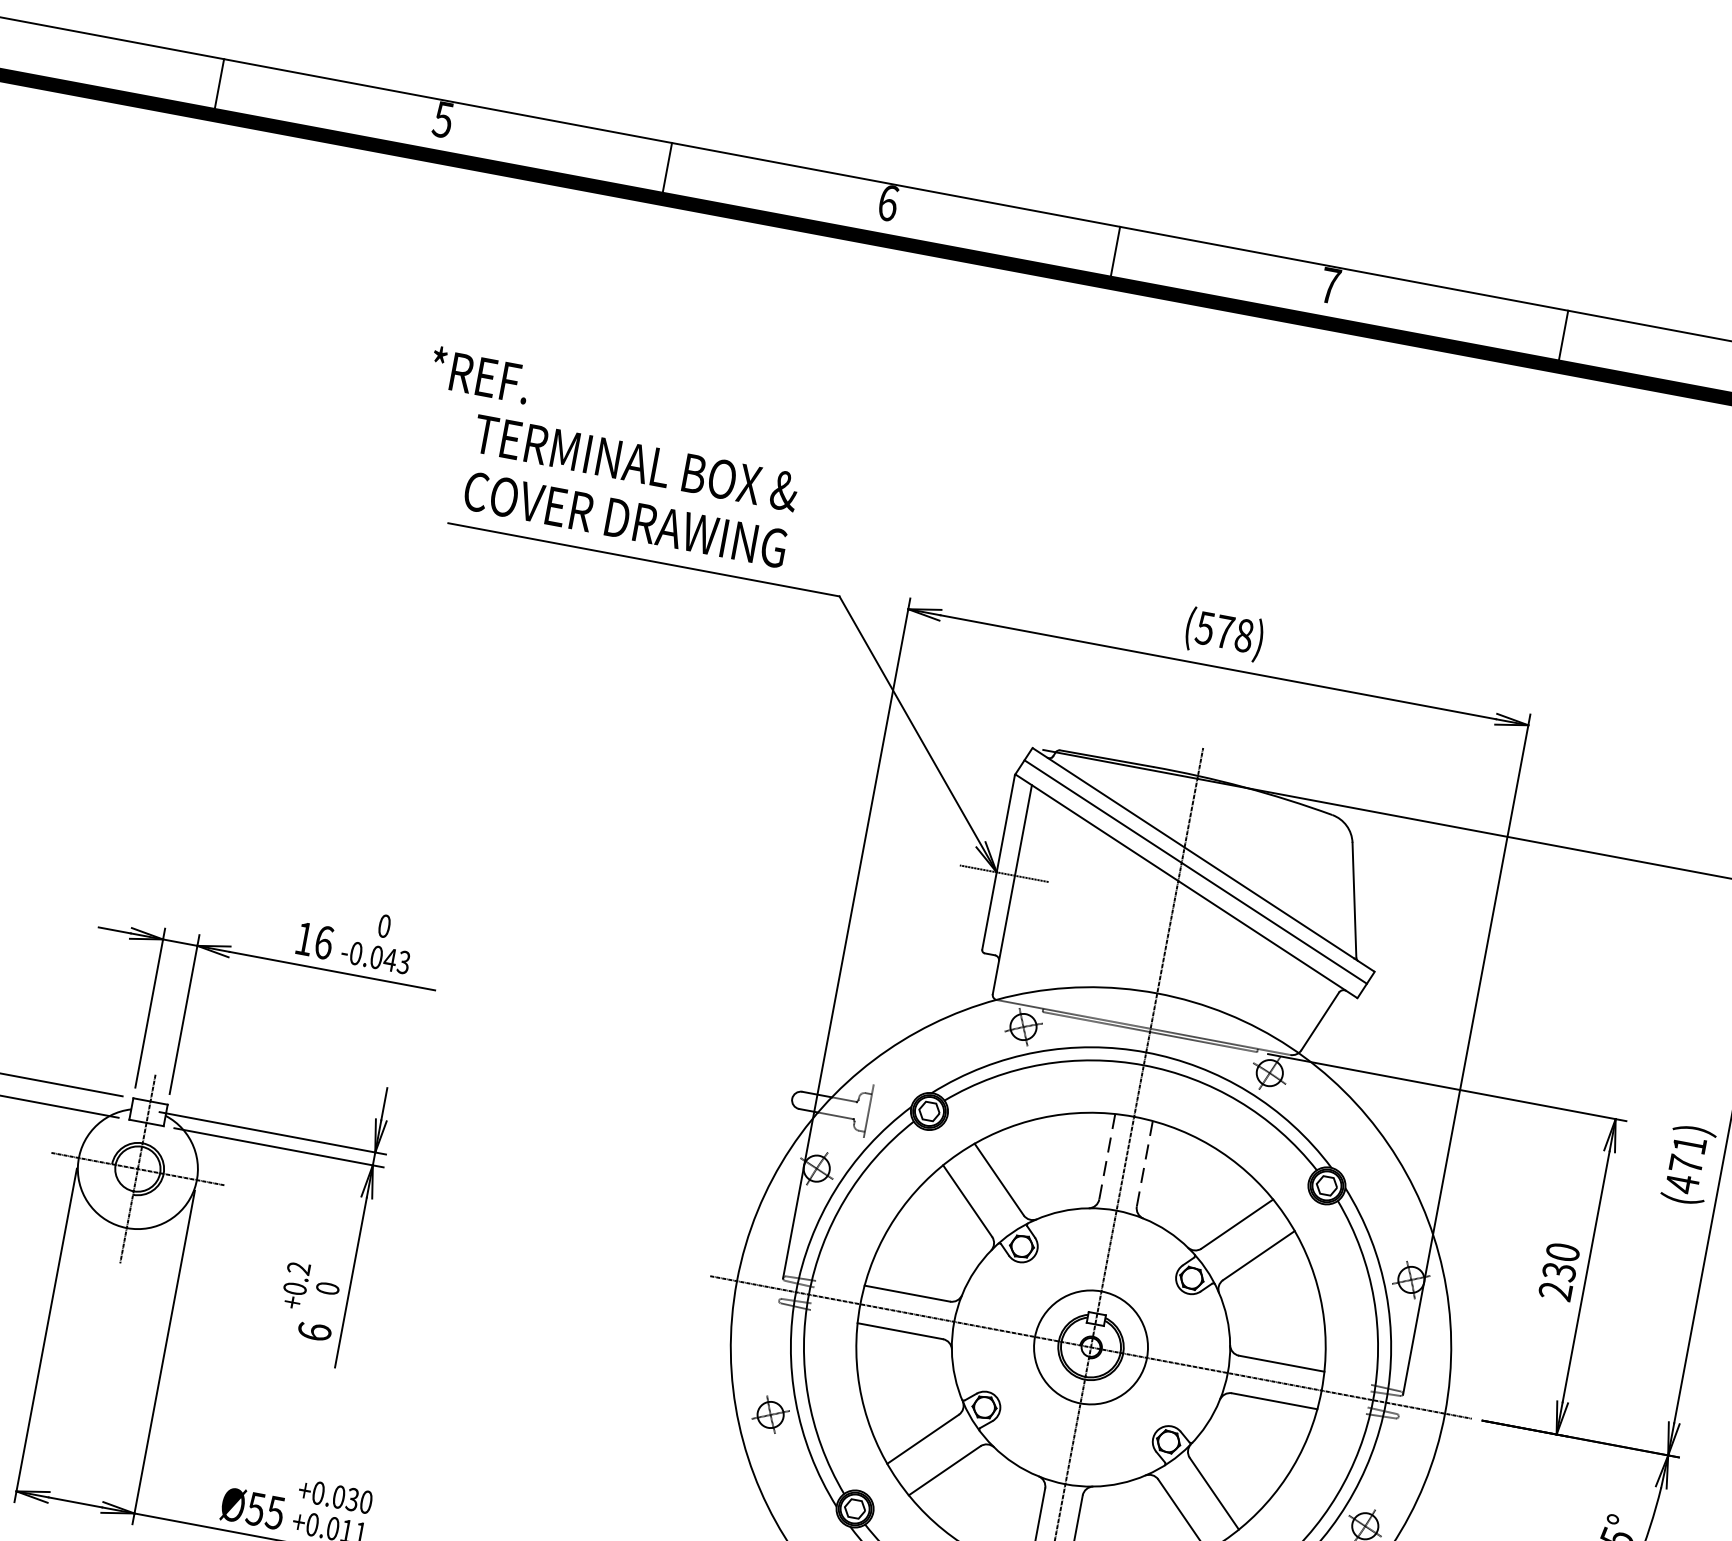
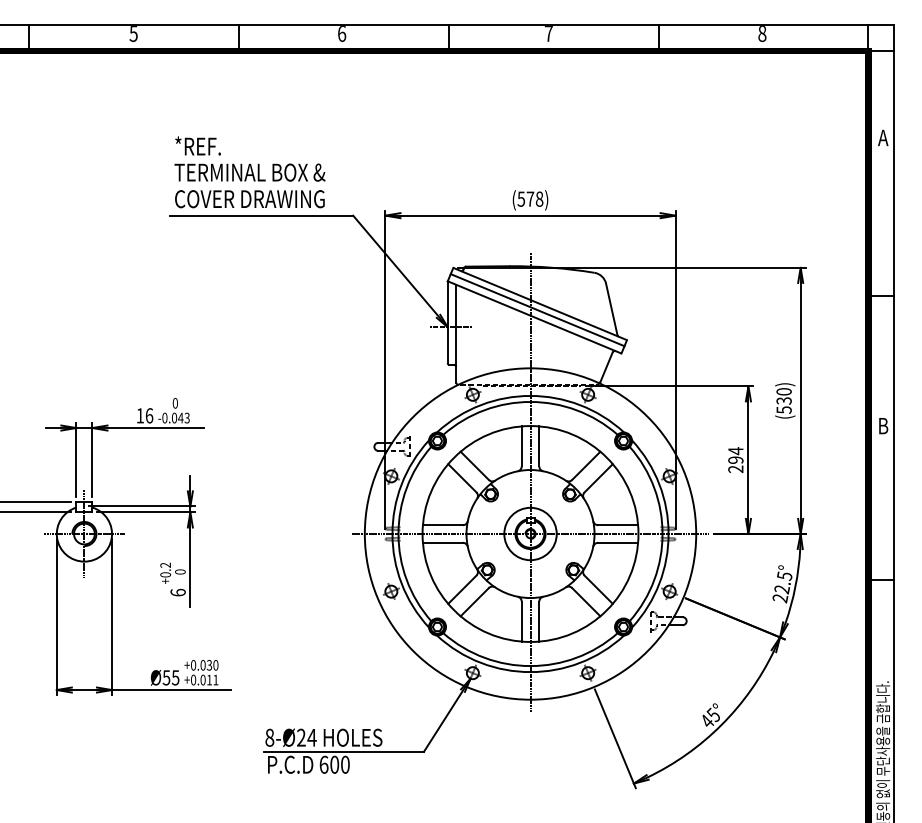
text: (479, 373) -> (197, 145), moved
line: (1106, 1156) -> (521, 446), dashed -> solid
line: (1145, 1164) -> (539, 446), dashed -> solid
text: (1684, 1165) -> (783, 401), (471) -> (530)
text: (1560, 1261) -> (735, 455), 230 -> 294

